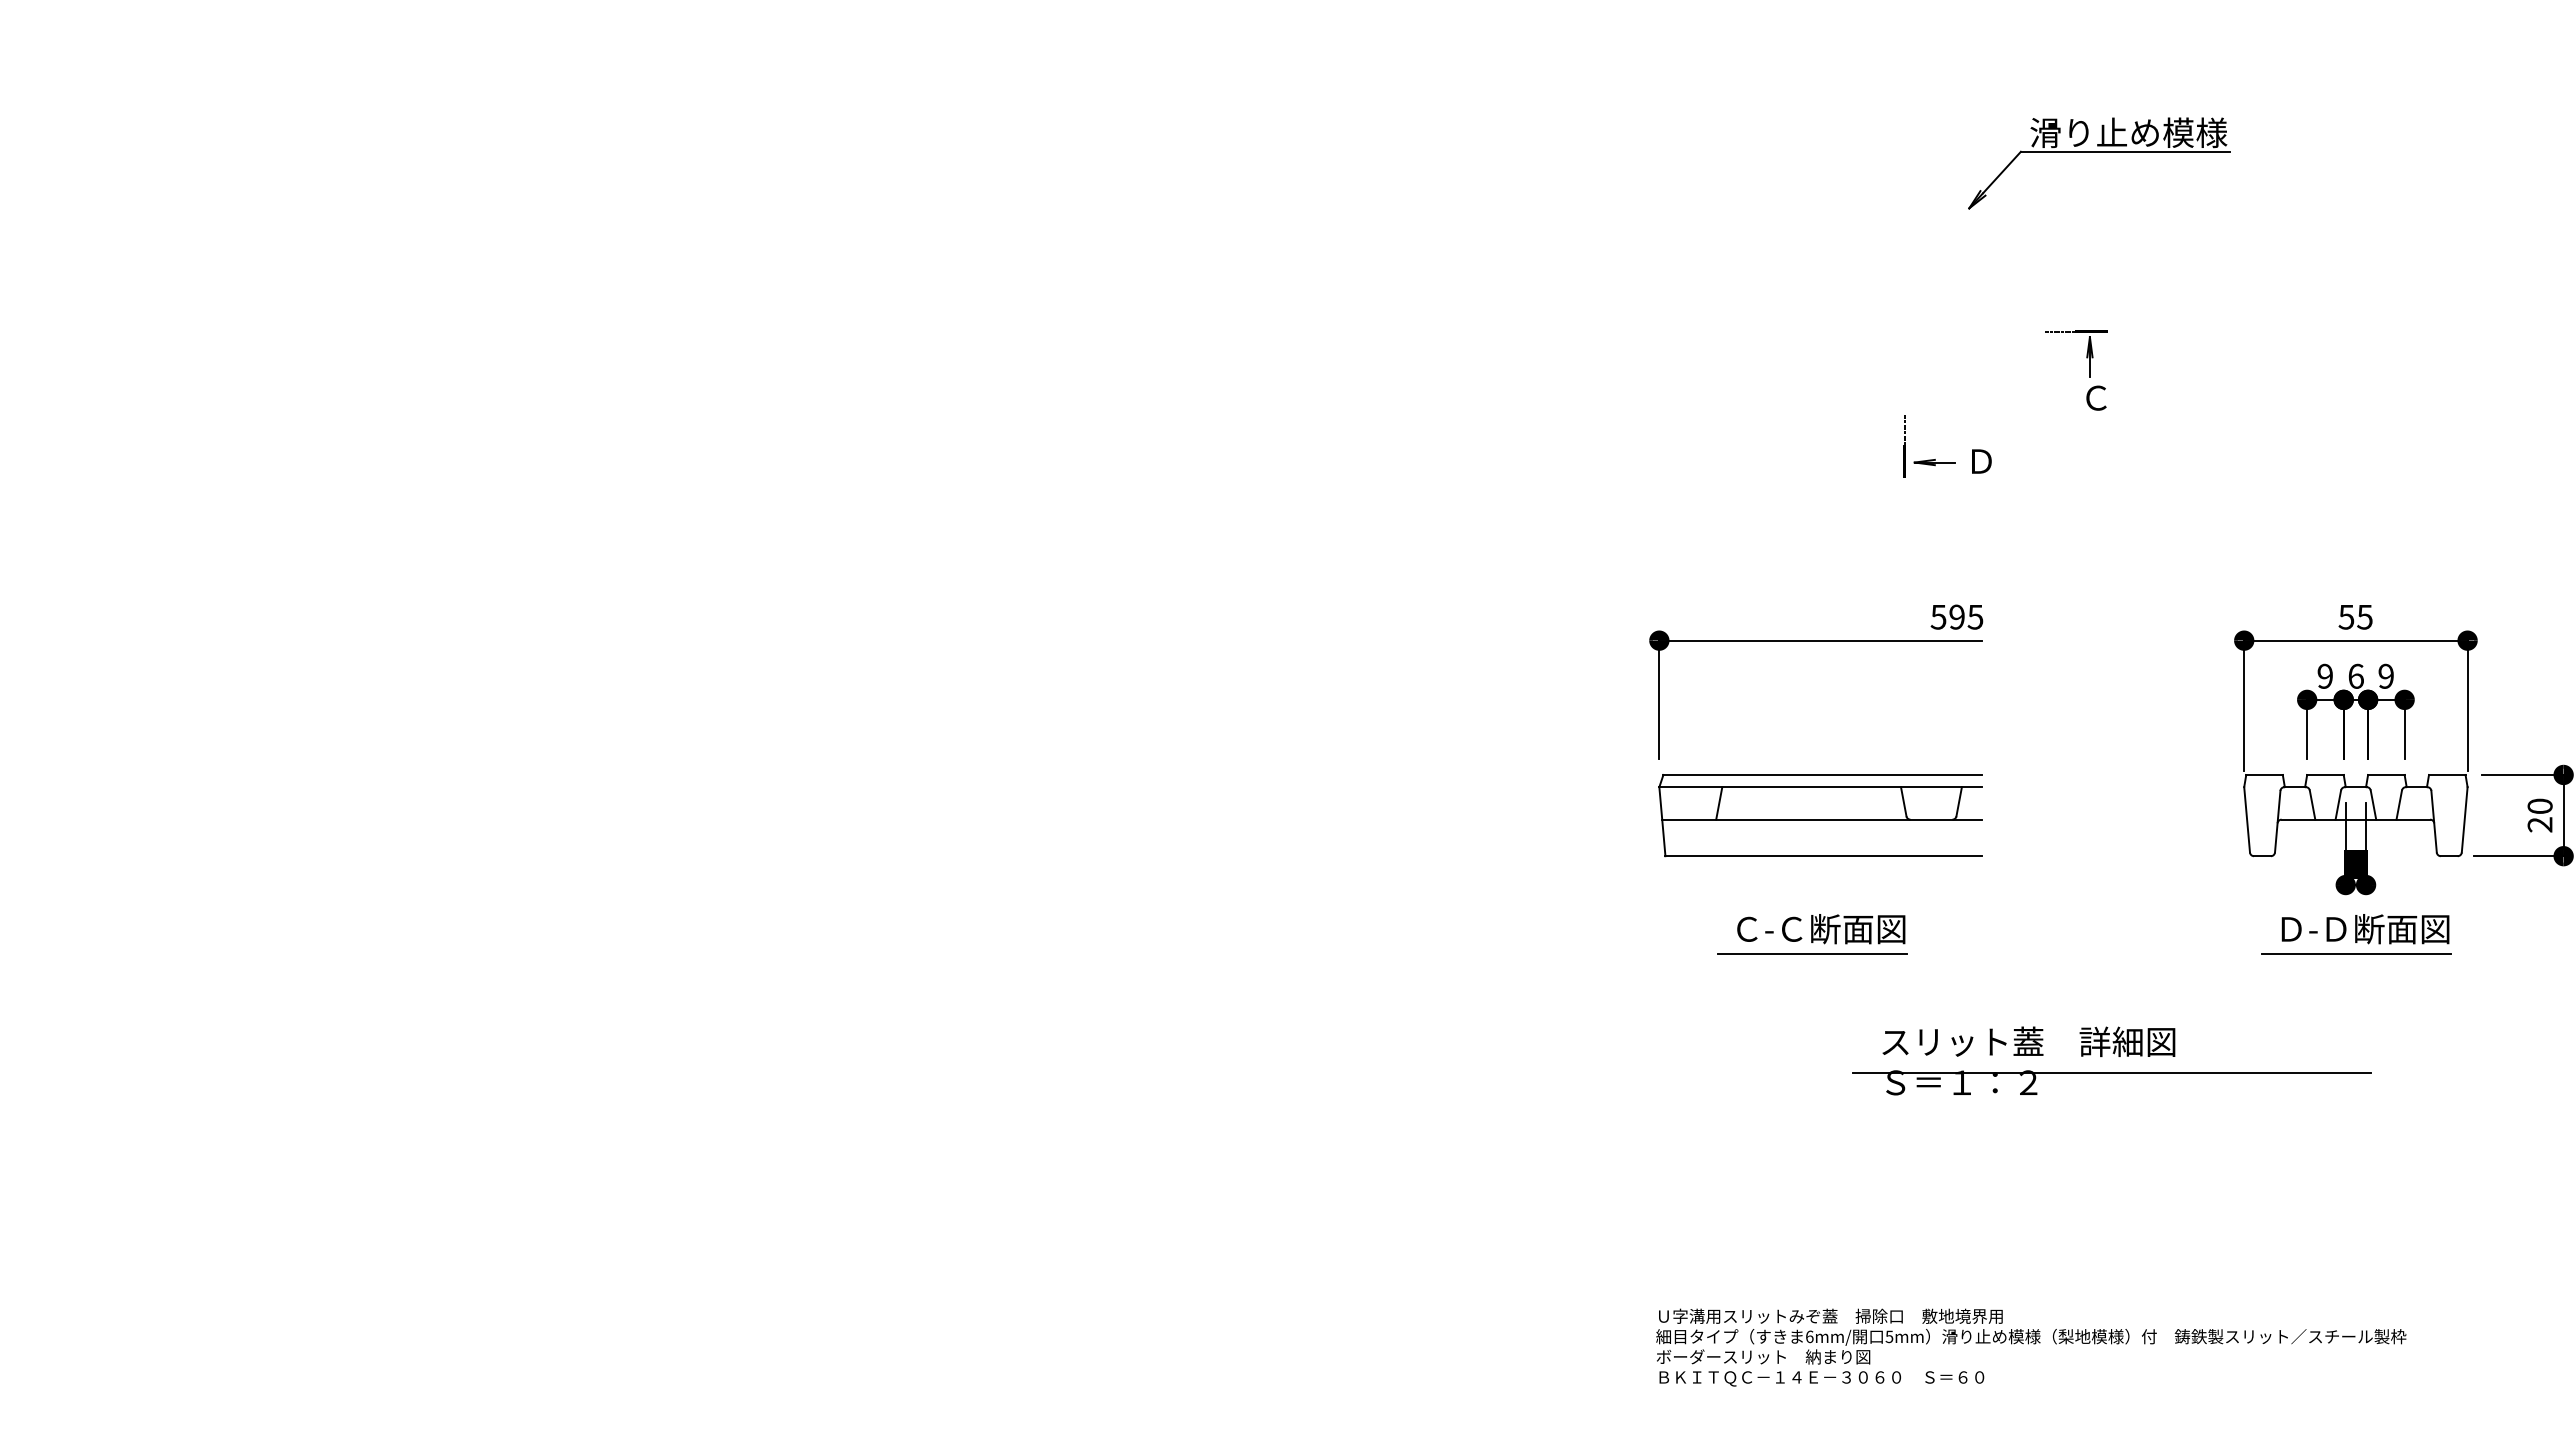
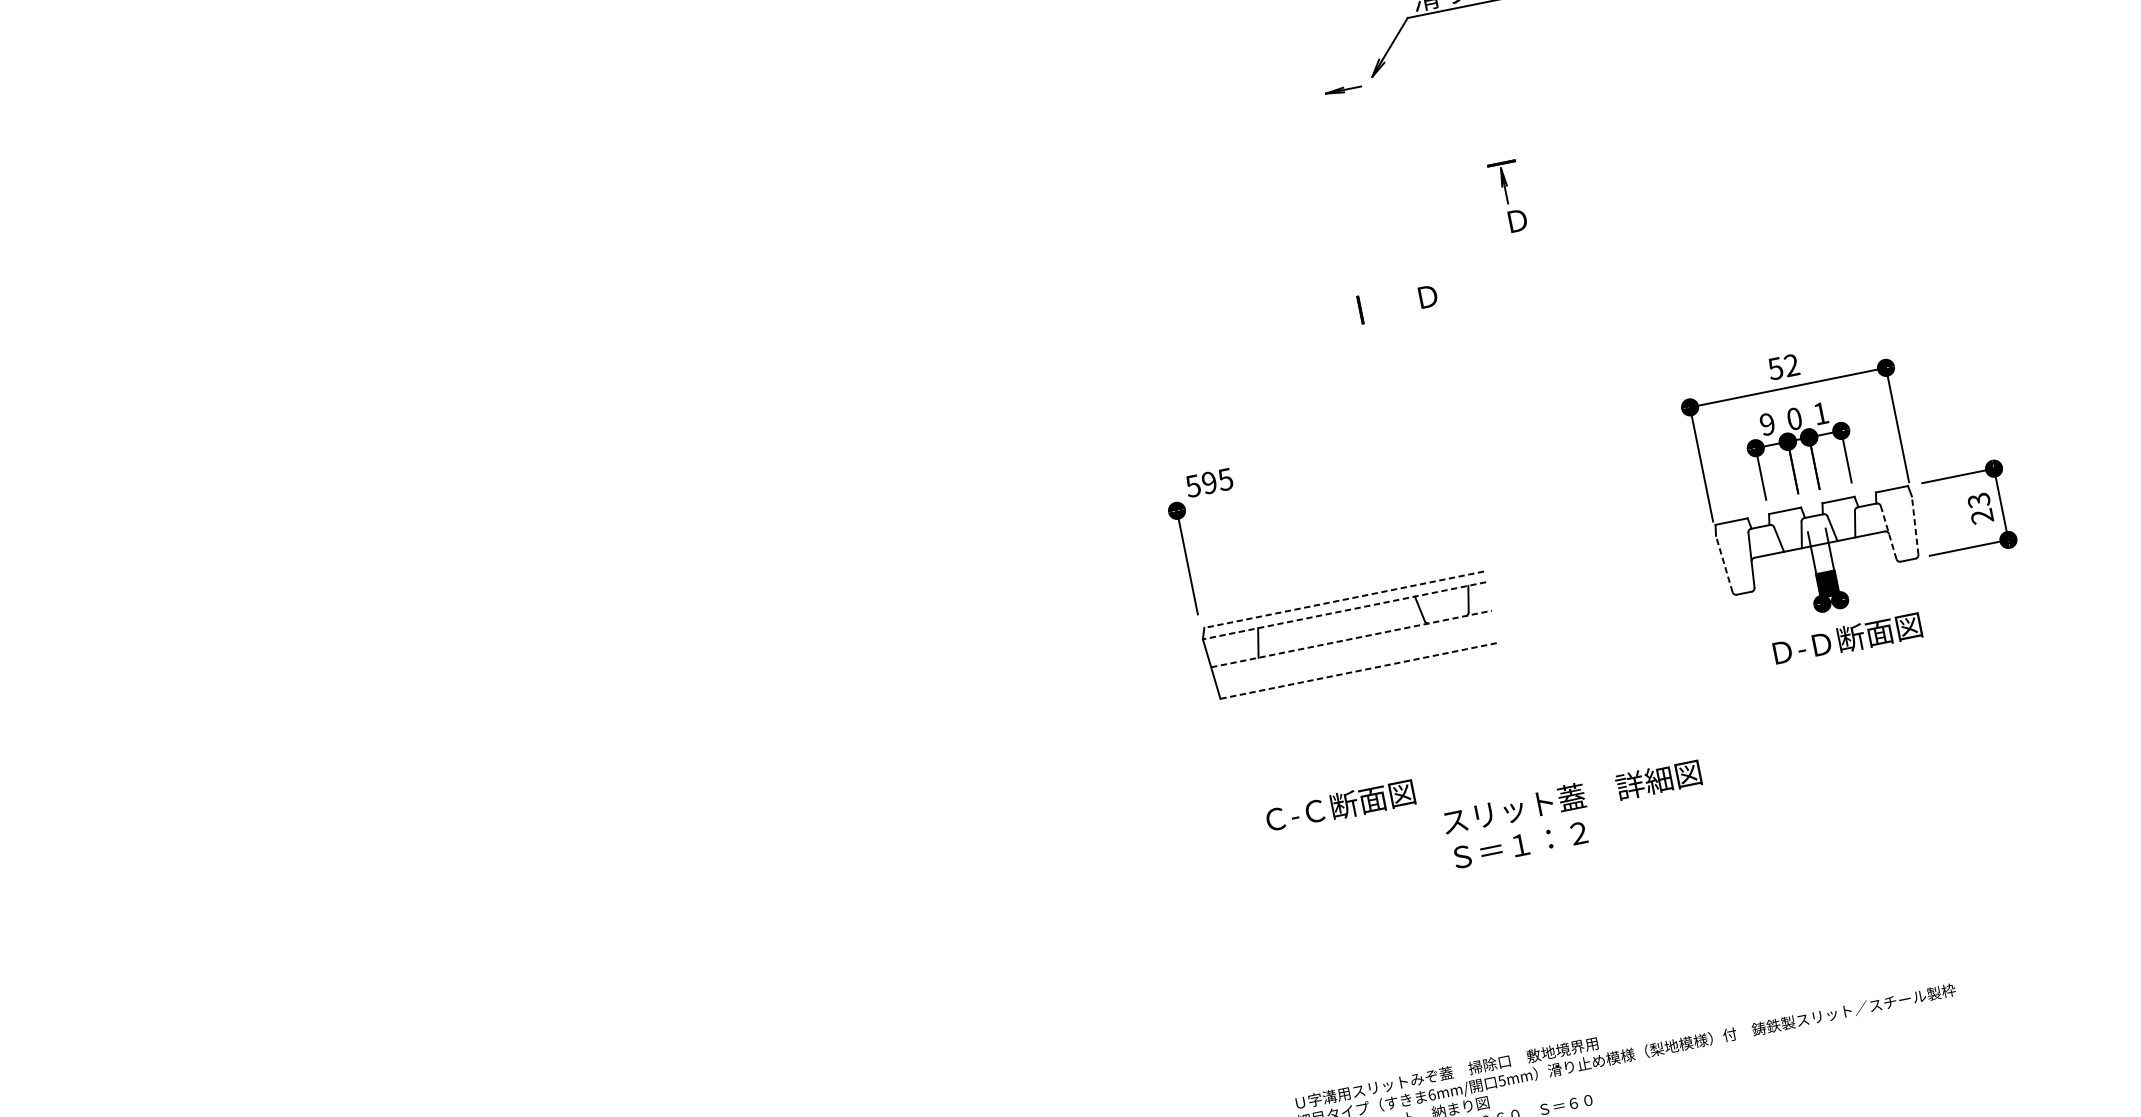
line: (2060, 331) -> (1474, 168), removed
text: (2096, 397) -> (1517, 220), Ｃ -> Ｄ
line: (1904, 429) -> (1354, 282), removed
part: (1934, 462) -> (1343, 90), moved
text: (1956, 616) -> (1208, 482), moved
text: (2364, 616) -> (1791, 364), 55 -> 52
line: (1820, 640) -> (1318, 482), removed
text: (2355, 675) -> (1793, 418), 6 -> 0
text: (2385, 675) -> (1820, 412), 9 -> 1
line: (1822, 774) -> (1343, 599), solid -> dashed
line: (1820, 787) -> (1344, 611), solid -> dashed
text: (2539, 806) -> (1978, 500), 20 -> 23
line: (1822, 819) -> (1351, 638), solid -> dashed
line: (2247, 819) -> (1724, 563), solid -> dashed
line: (2464, 819) -> (1914, 525), solid -> dashed
line: (2434, 821) -> (1888, 532), solid -> dashed
line: (1824, 856) -> (1360, 670), solid -> dashed
text: (1821, 929) -> (1340, 806), moved
line: (1812, 953) -> (1366, 758), removed
line: (2356, 953) -> (1843, 661), removed
line: (2111, 1073) -> (1650, 810), removed

